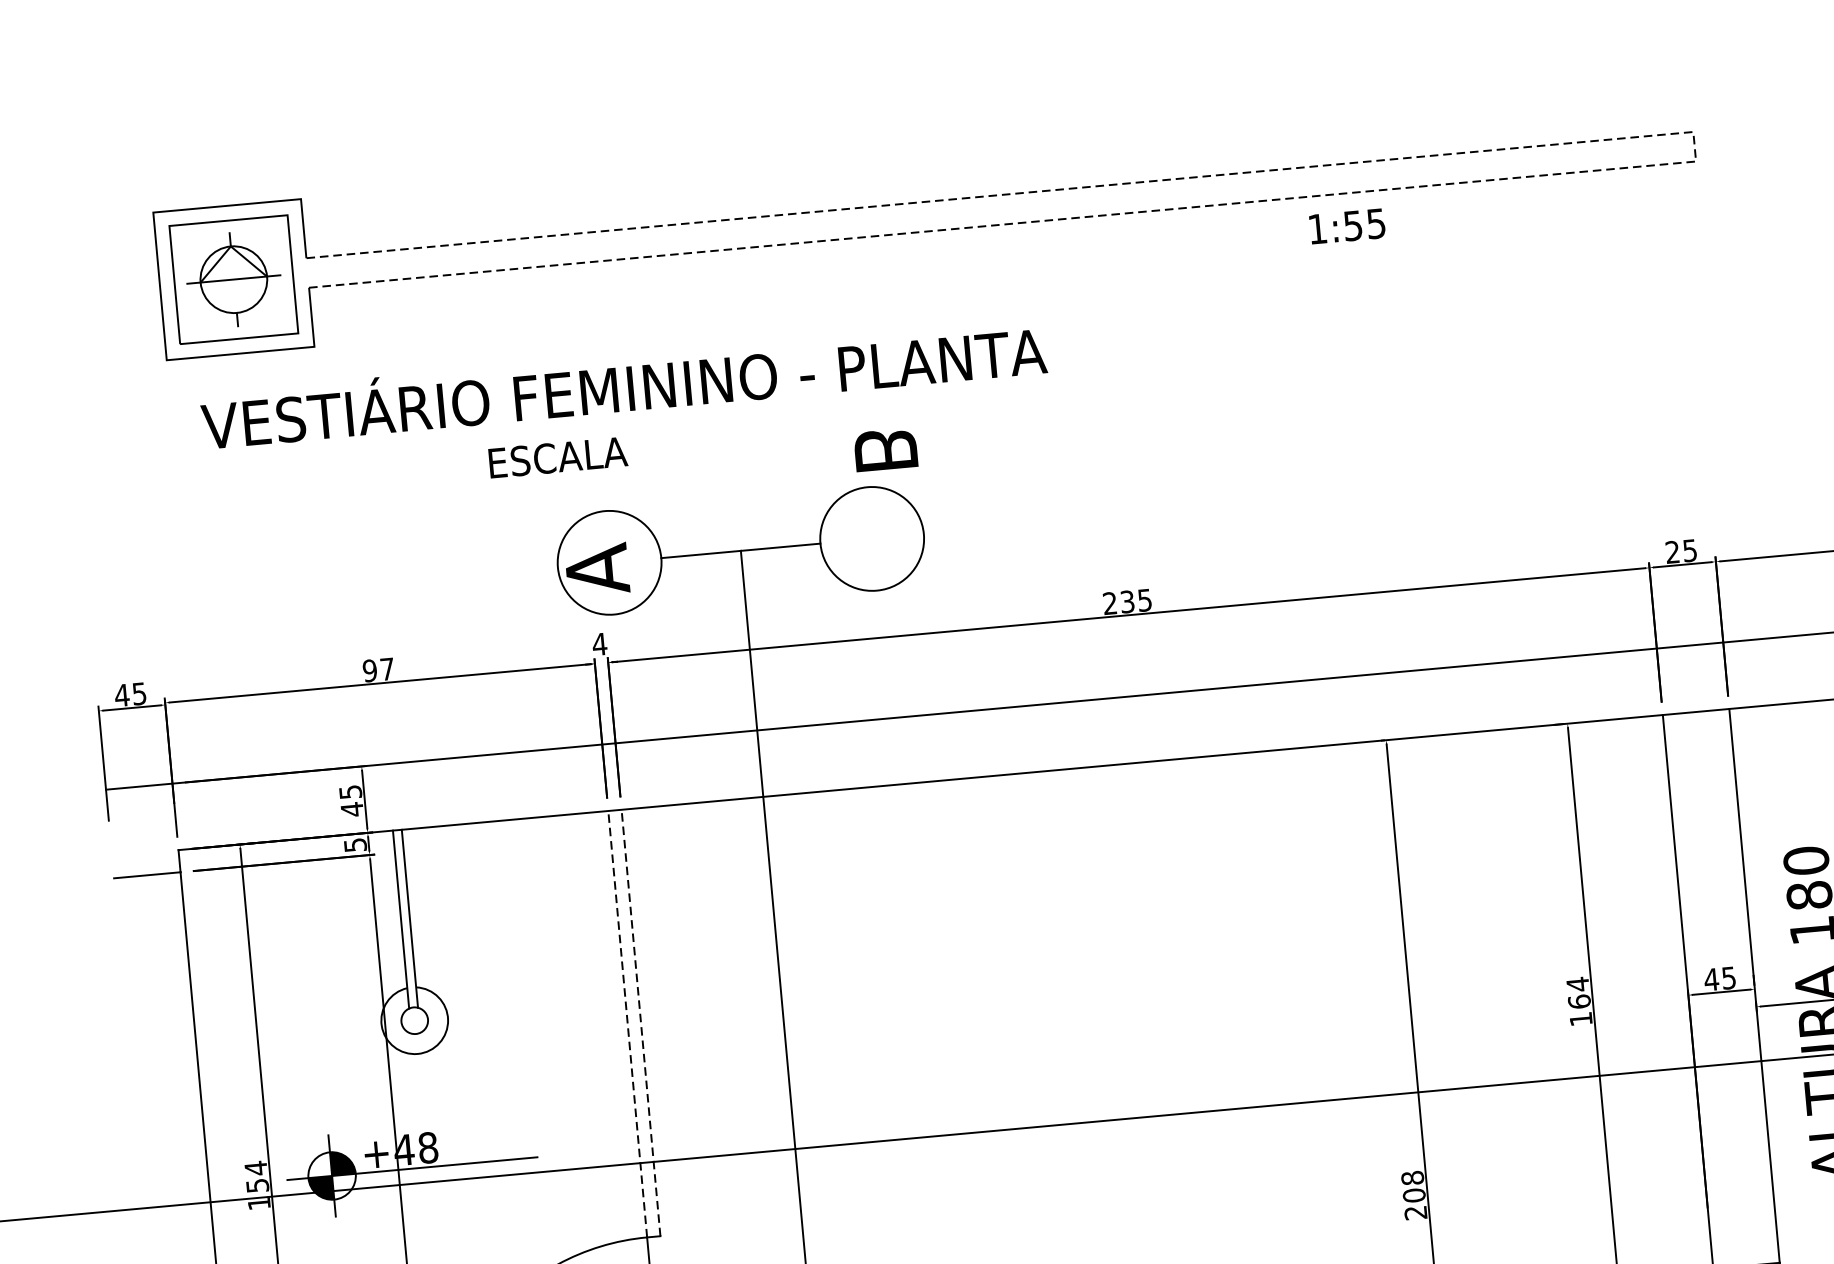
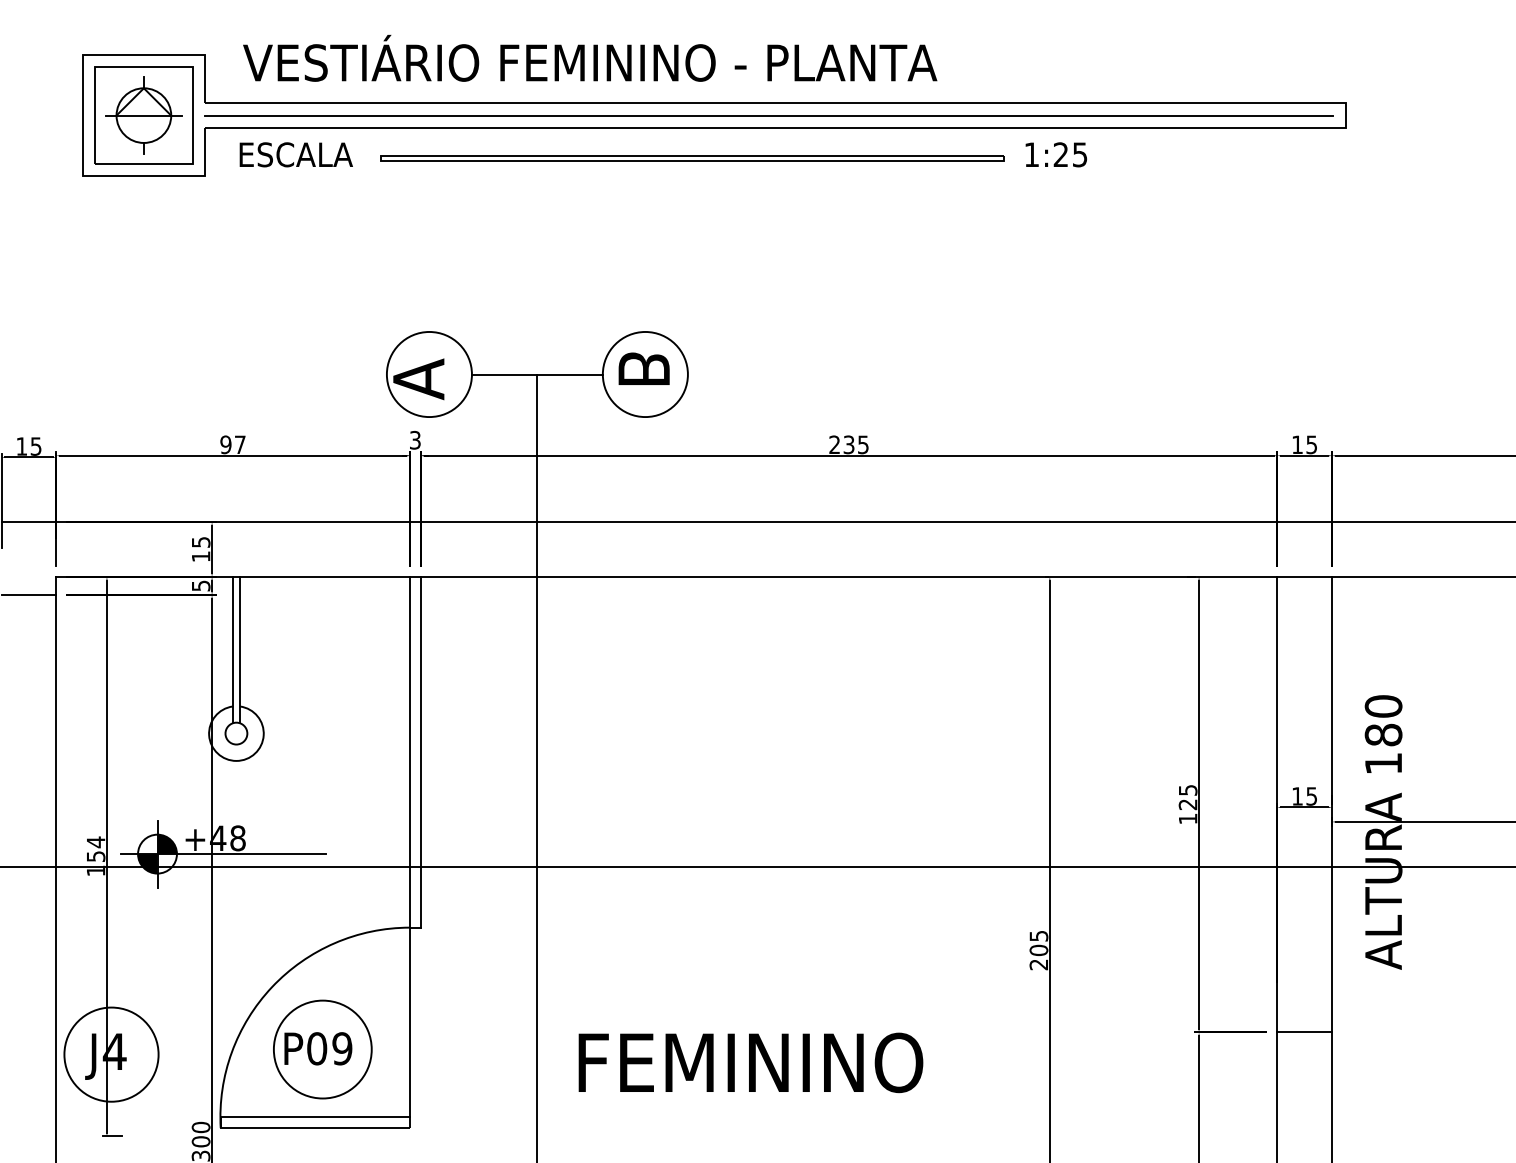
line: (1694, 146) -> (1345, 115), dashed -> solid
line: (993, 210) -> (768, 115), added
text: (1352, 225) -> (1060, 154), 1:55 -> 1:25
part: (905, 271) -> (692, 158), added
text: (623, 382) -> (590, 57), moved
text: (884, 449) -> (643, 368), moved
text: (557, 457) -> (295, 154), moved
text: (1672, 551) -> (1297, 444), 25 -> 15
text: (599, 643) -> (415, 439), 4 -> 3
text: (121, 695) -> (21, 446), 45 -> 15
text: (352, 809) -> (201, 556), 45 -> 15
text: (1711, 979) -> (1297, 796), 45 -> 15
text: (1577, 993) -> (1187, 797), 164 -> 125
line: (640, 1022) -> (420, 751), dashed -> solid
line: (627, 1023) -> (409, 751), dashed -> solid
text: (1412, 1177) -> (1038, 935), 208 -> 205

